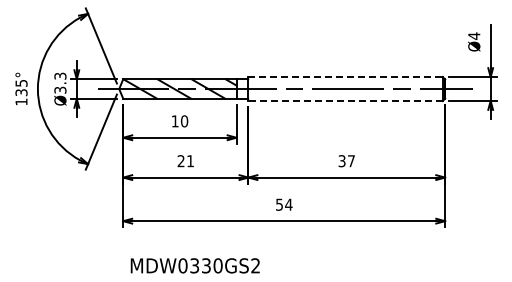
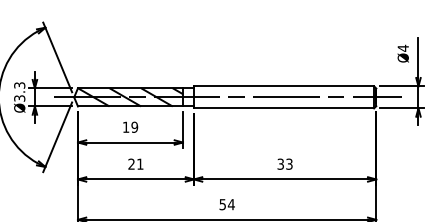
line: (346, 77) -> (284, 86), dashed -> solid
line: (345, 100) -> (283, 107), dashed -> solid
text: (183, 121) -> (133, 127), 10 -> 19
text: (351, 161) -> (289, 164), 37 -> 33

